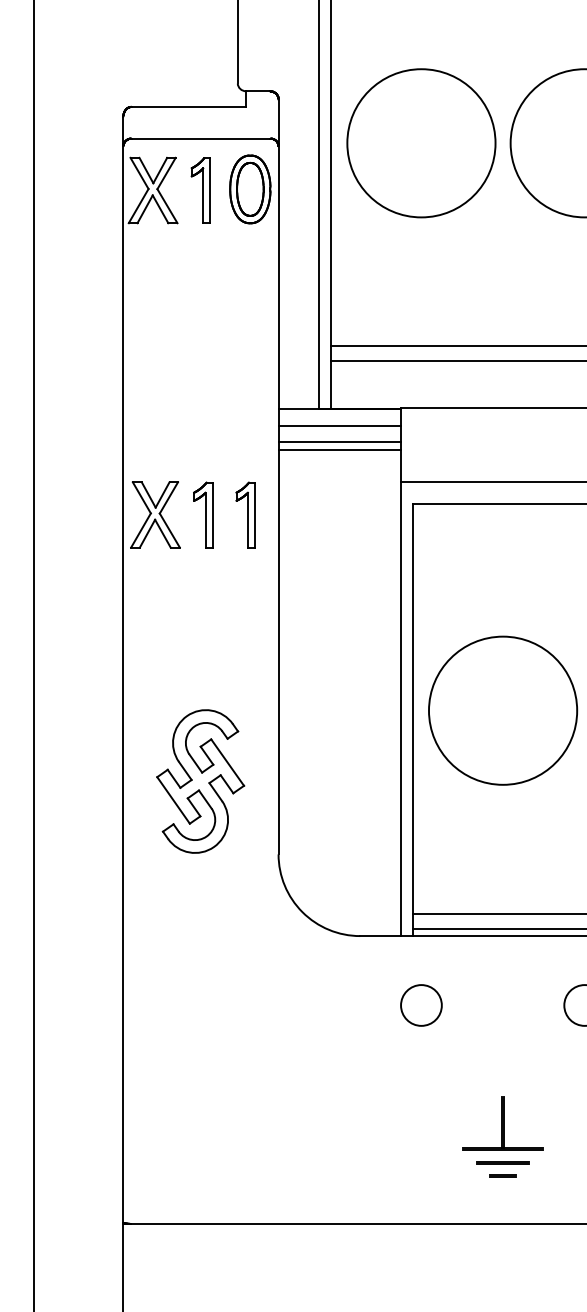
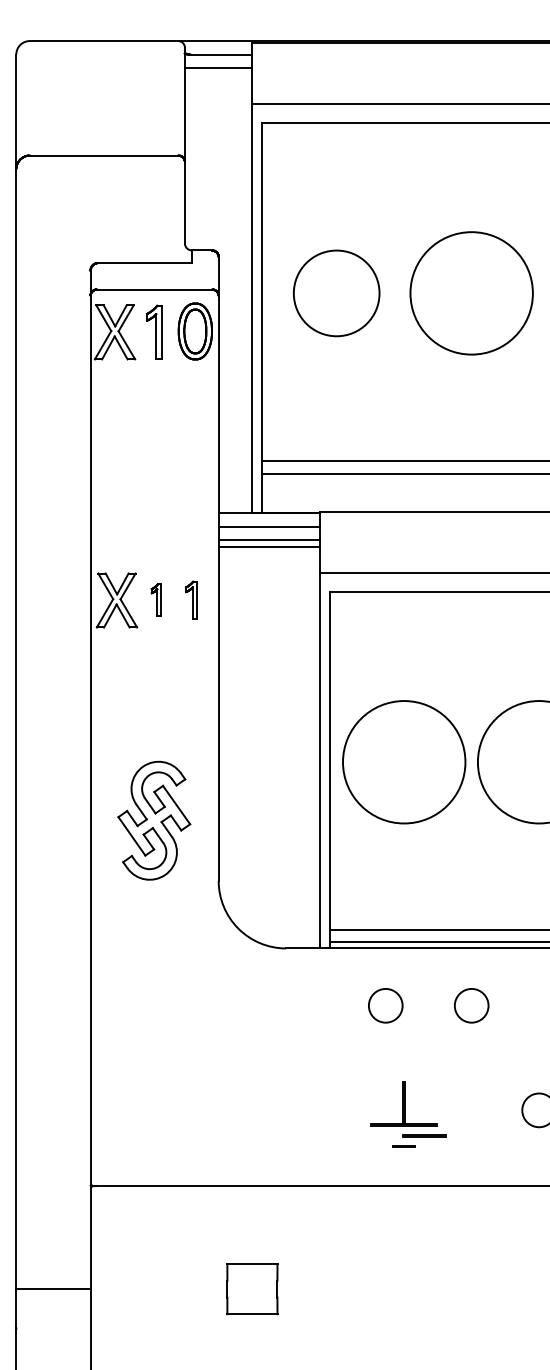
circle: (421, 143) -> (336, 293), size x0.7
part: (202, 513) -> (155, 599), size x0.6
part: (244, 513) -> (190, 599), size x0.7
circle: (421, 1005) -> (385, 1005), moved
line: (503, 1162) -> (424, 1135), moved

